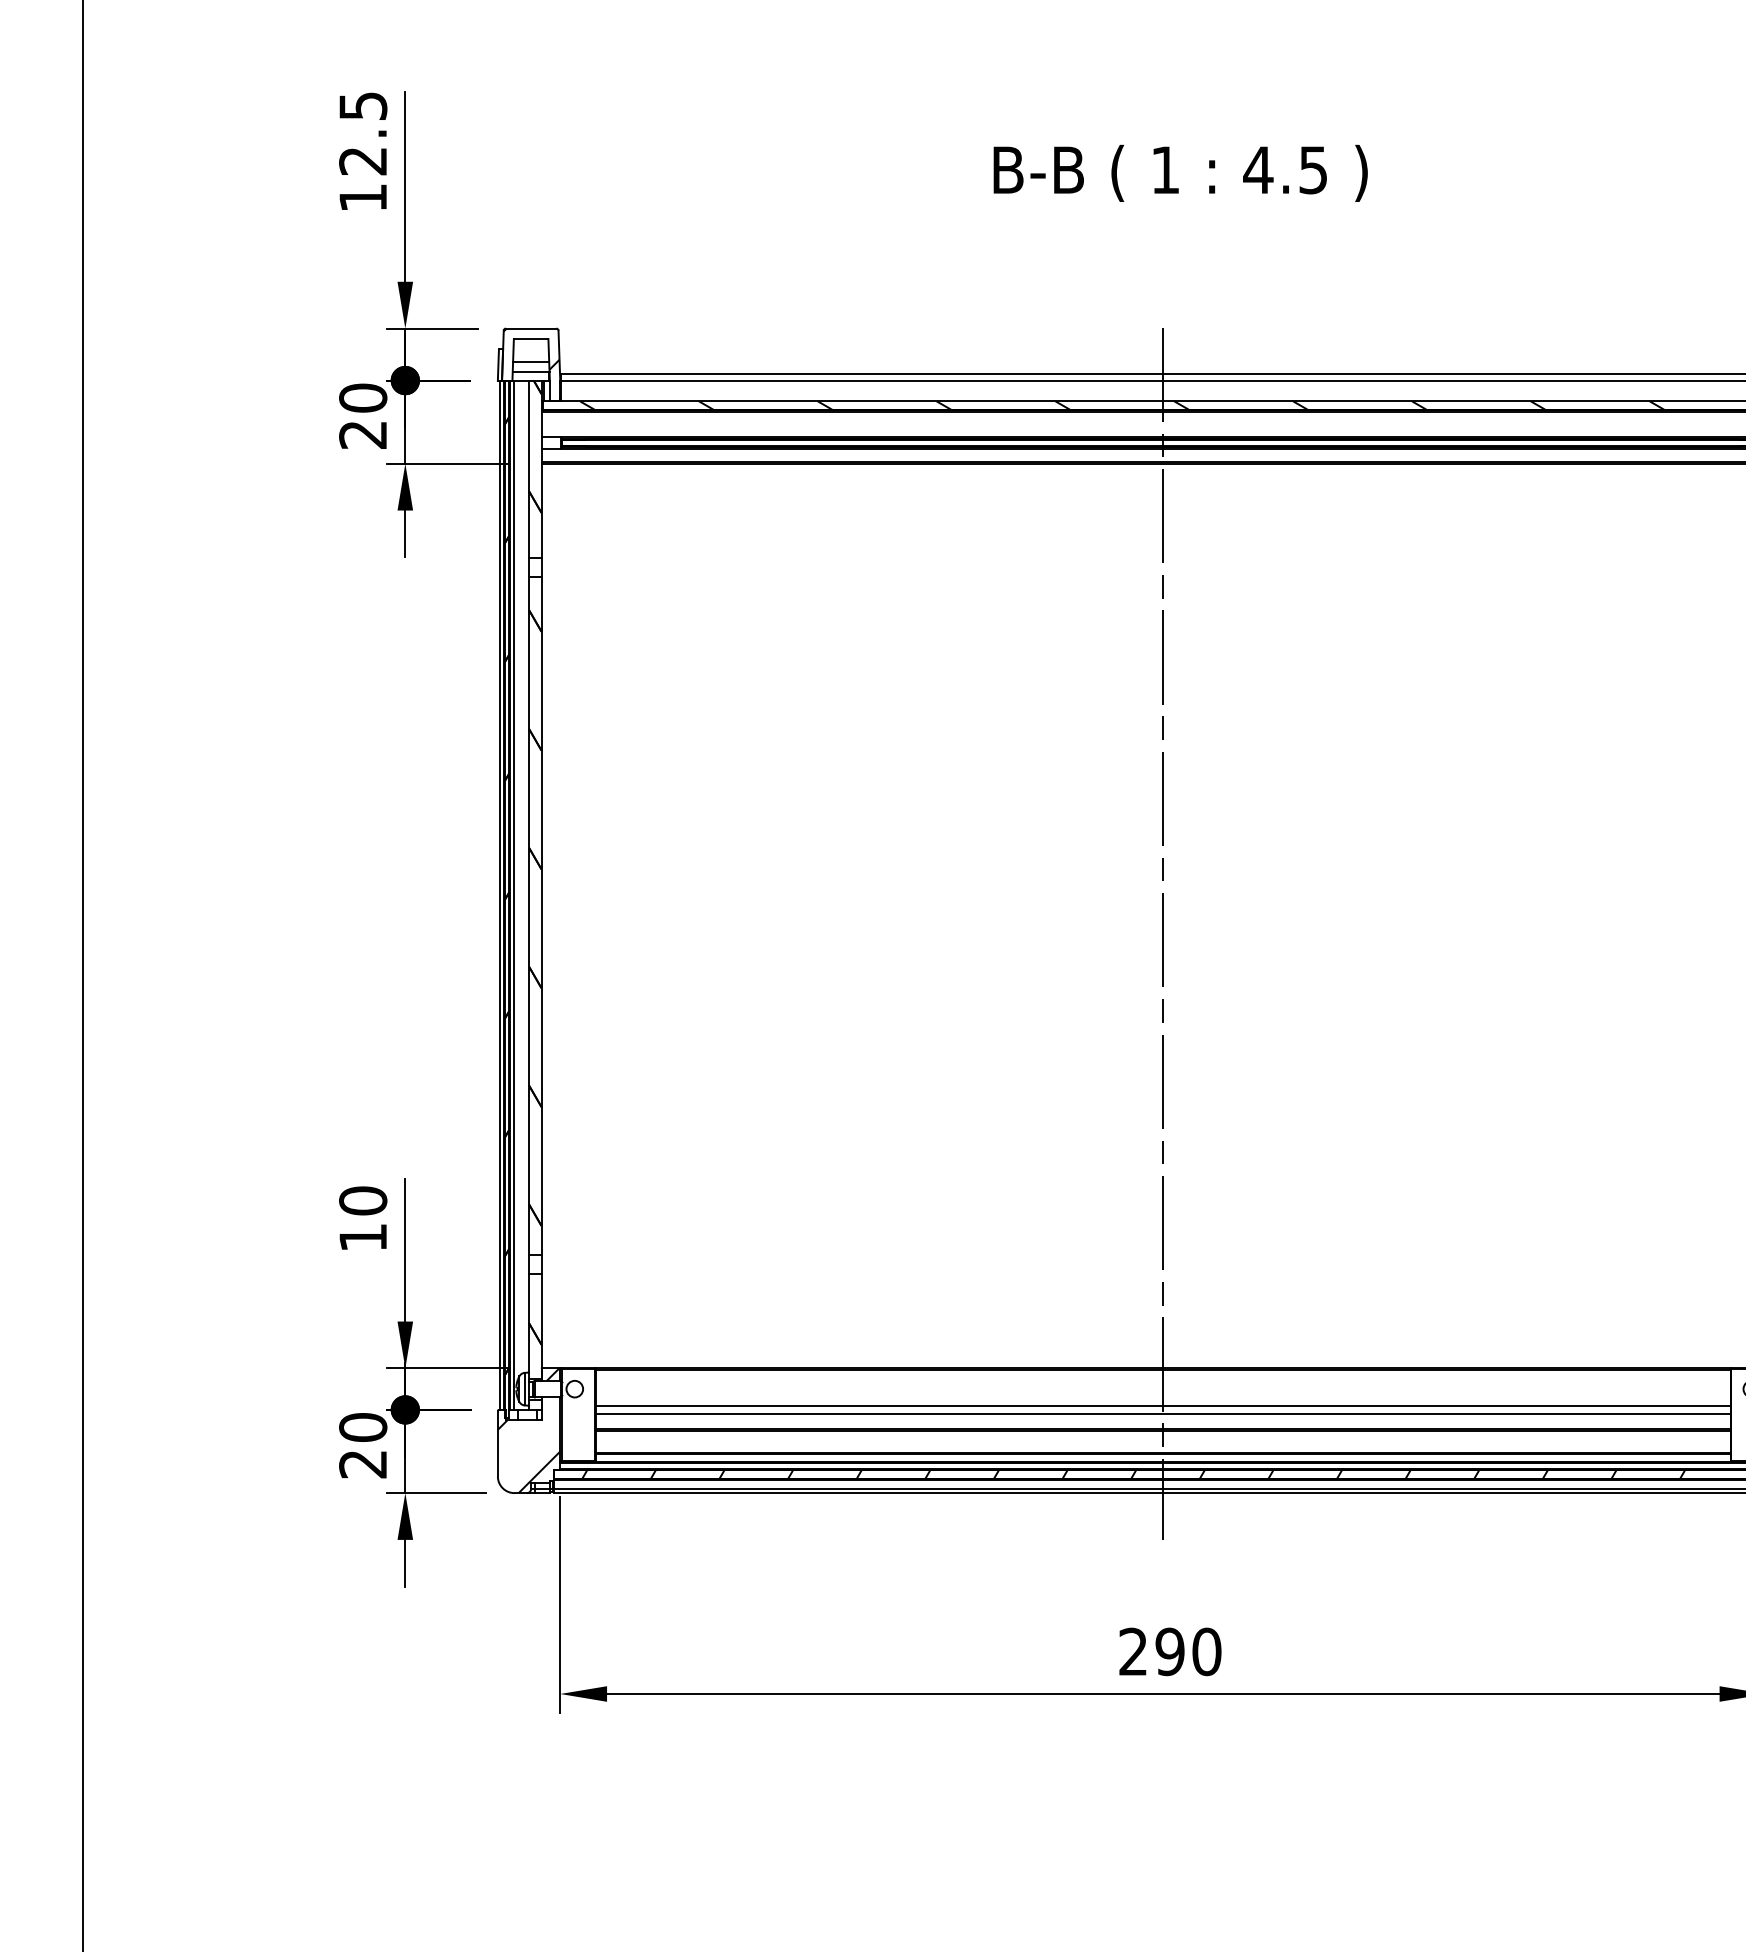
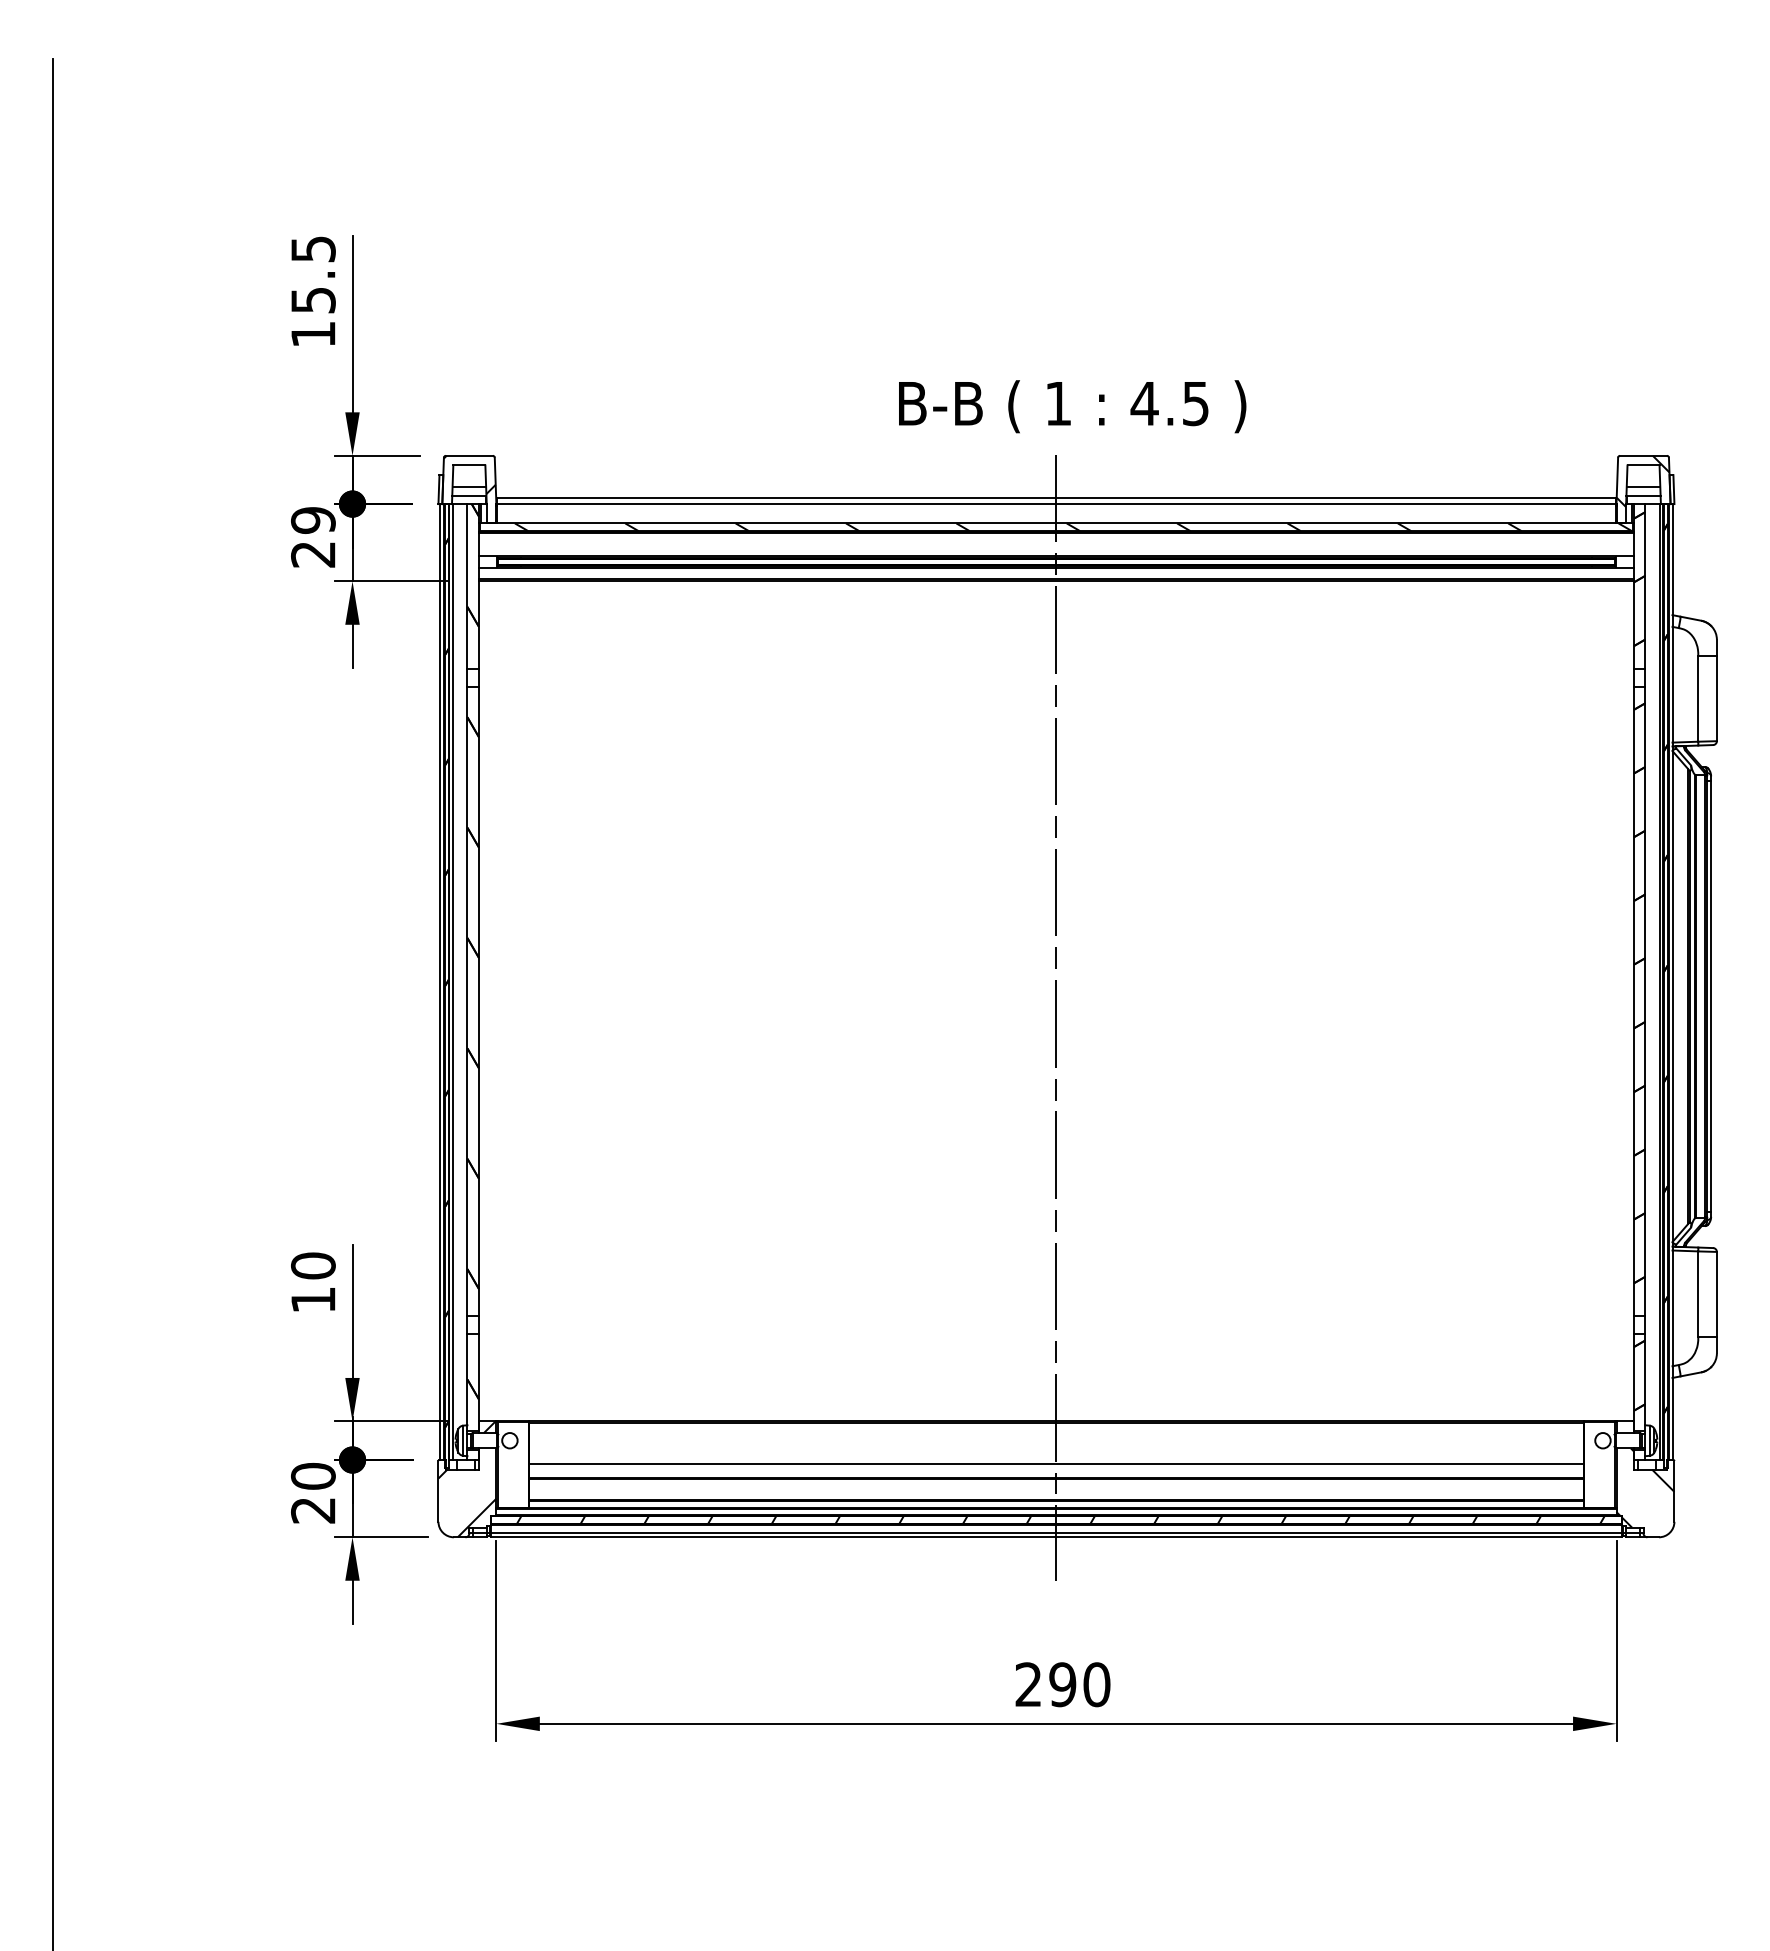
text: (363, 161) -> (313, 300), 12.5 -> 15.5
text: (1180, 173) -> (1072, 406), moved
text: (363, 398) -> (313, 520), 20 -> 29
line: (1163, 1406) -> (1056, 1456), removed

